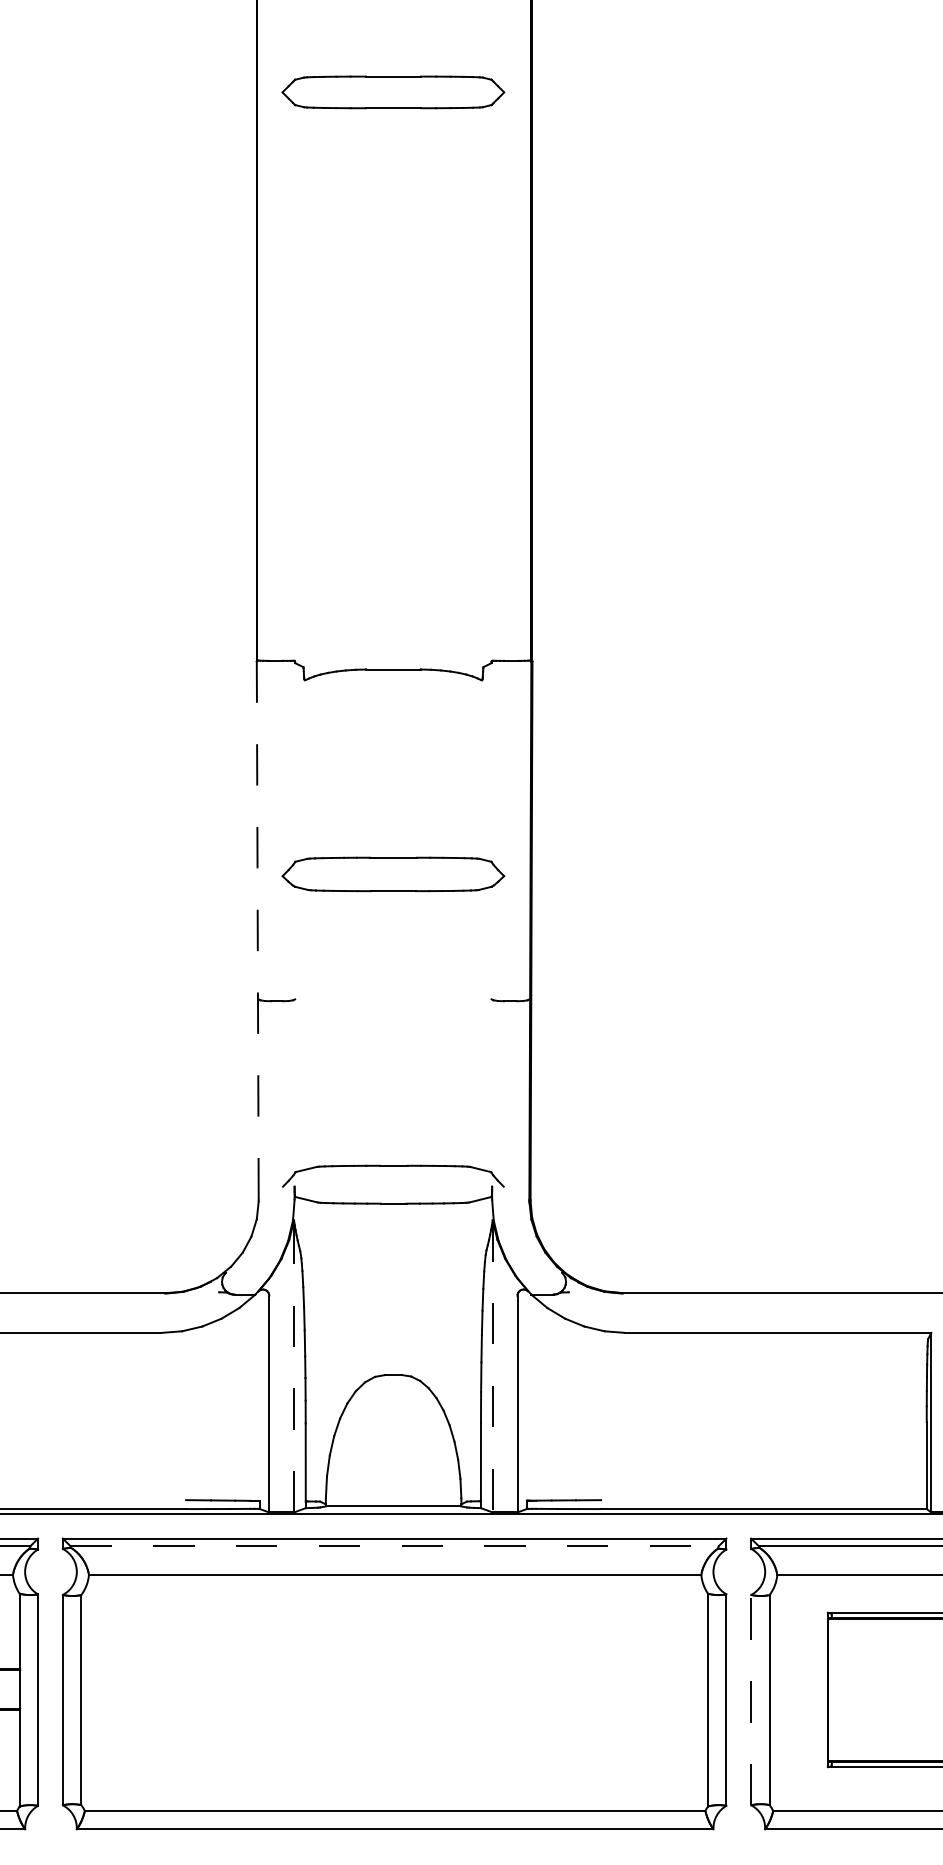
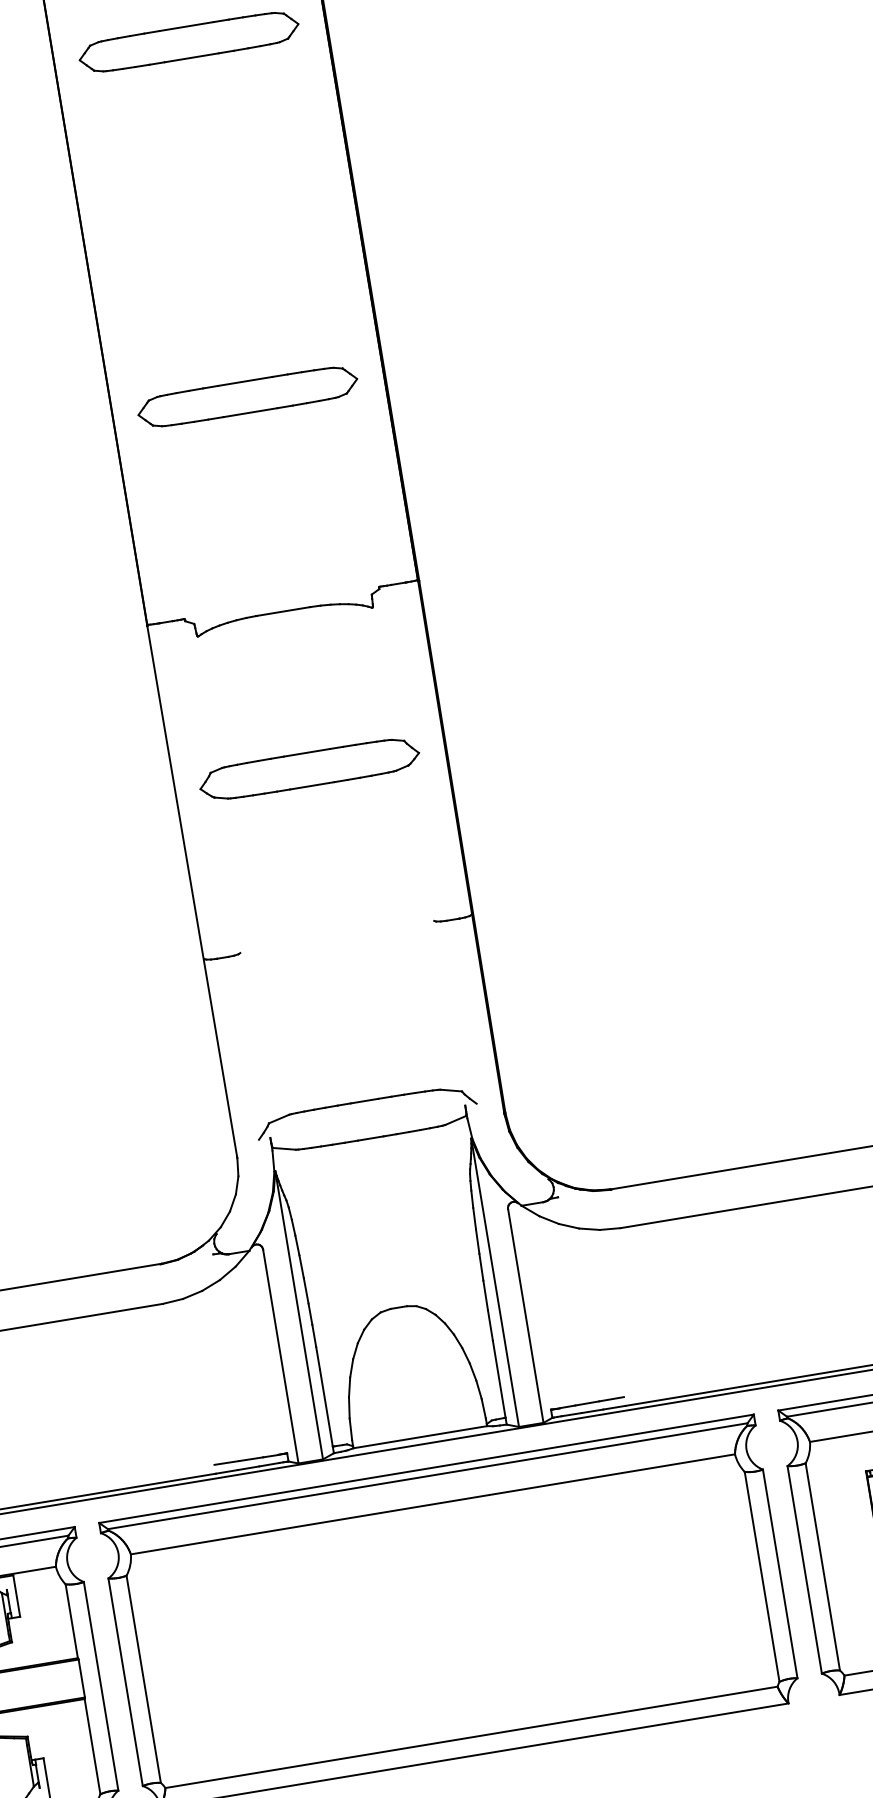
part: (393, 451) -> (247, 396), added
part: (393, 874) -> (309, 769), moved
line: (257, 931) -> (192, 892), dashed -> solid
line: (294, 1365) -> (299, 1314), dashed -> solid
line: (492, 1366) -> (494, 1282), dashed -> solid
line: (395, 1546) -> (428, 1476), dashed -> solid
line: (751, 1699) -> (804, 1569), dashed -> solid

